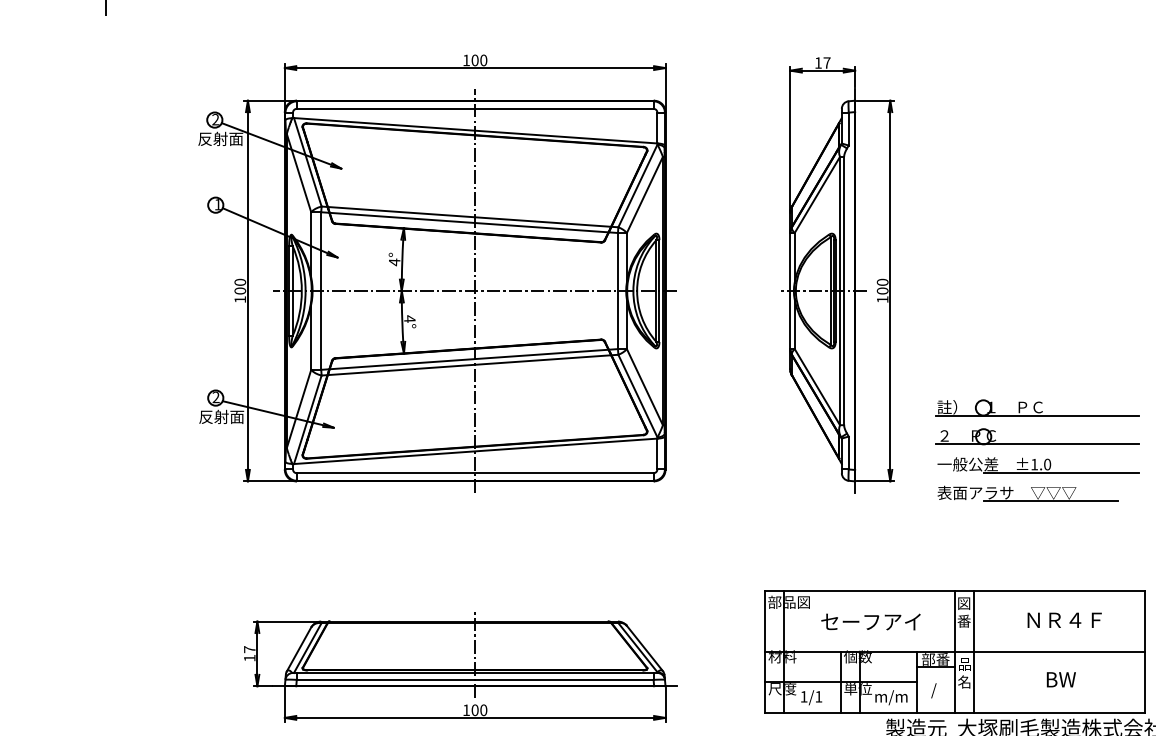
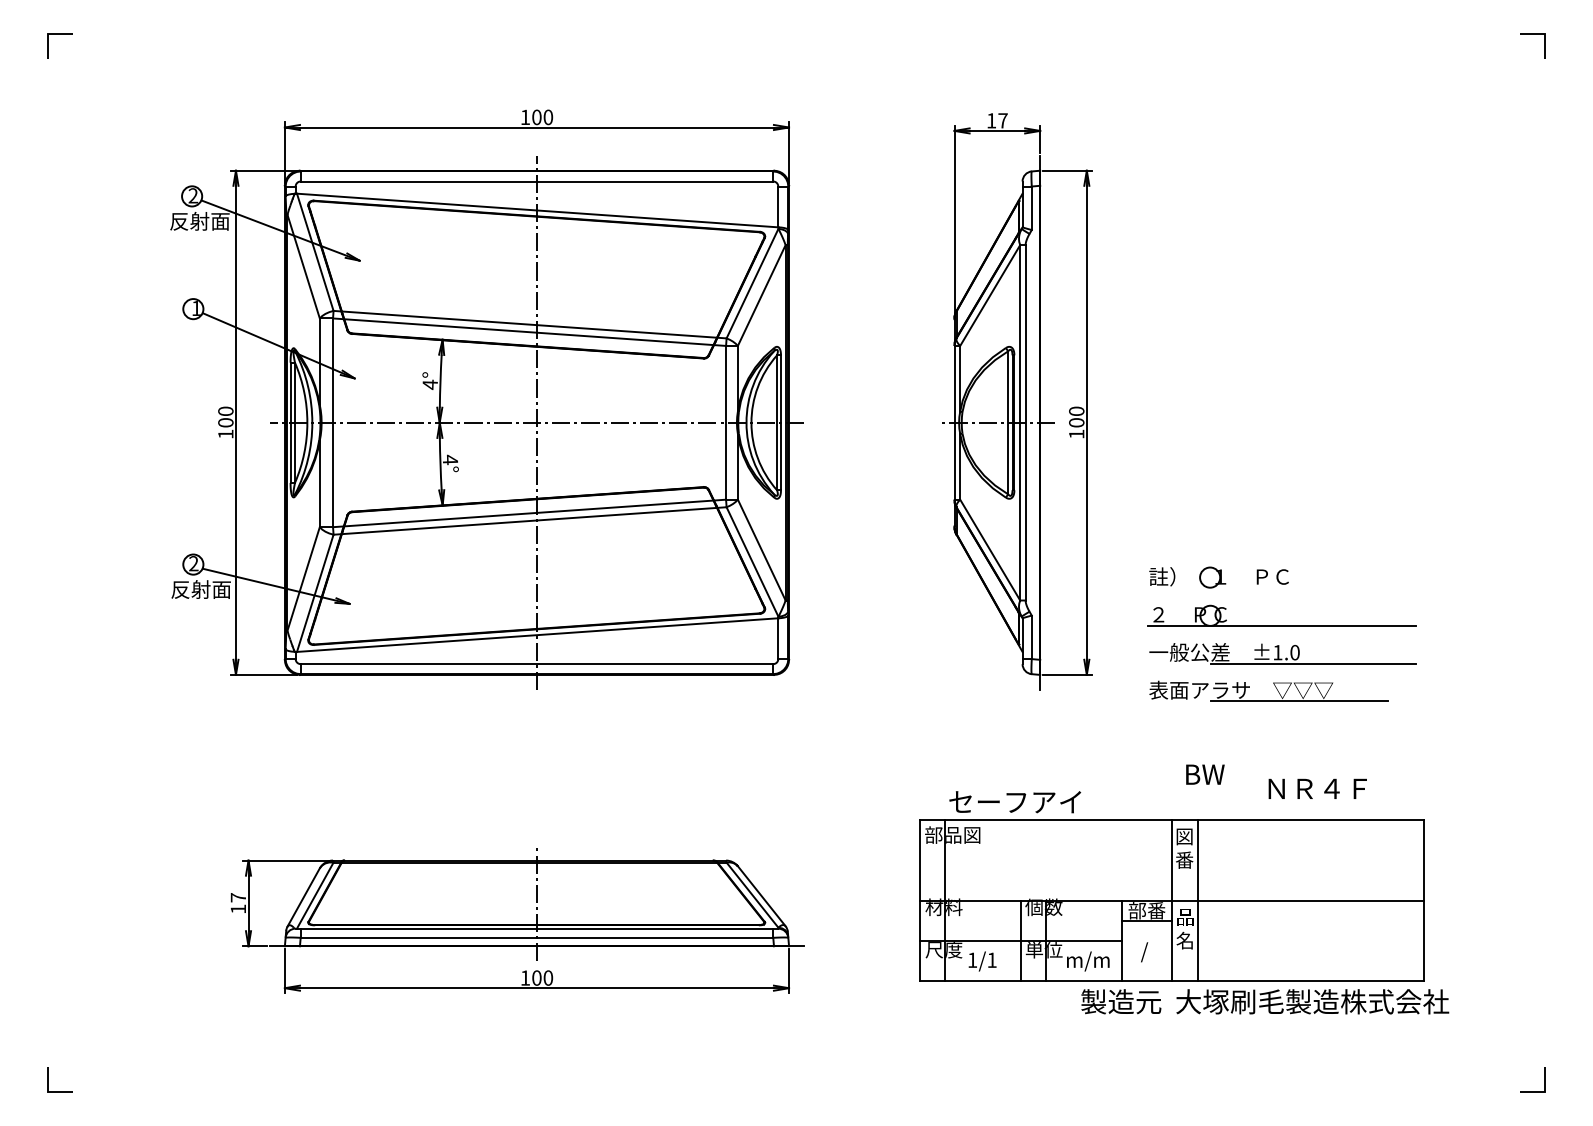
line: (1037, 416) -> (1281, 588), removed
text: (1064, 619) -> (1317, 788), moved
text: (871, 622) -> (1015, 802), moved
text: (1061, 679) -> (1205, 774), moved

